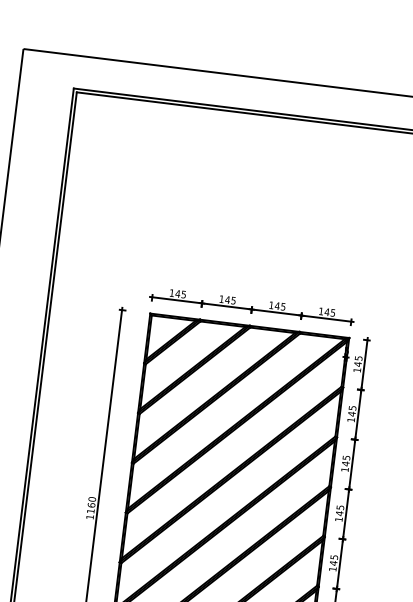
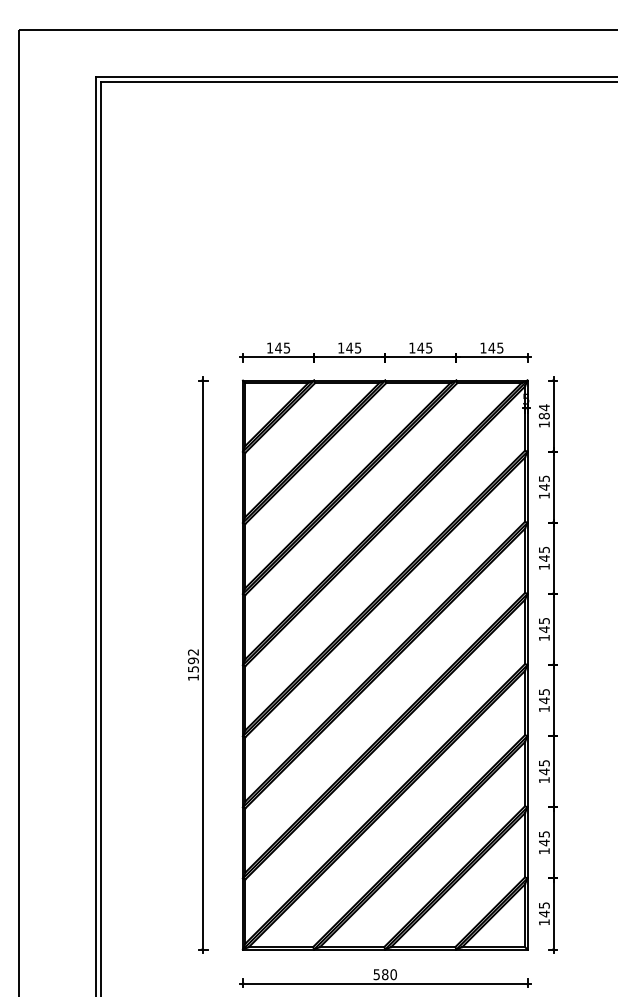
text: (357, 360) -> (543, 411), 145 -> 184
text: (91, 505) -> (193, 660), 1160 -> 1592

